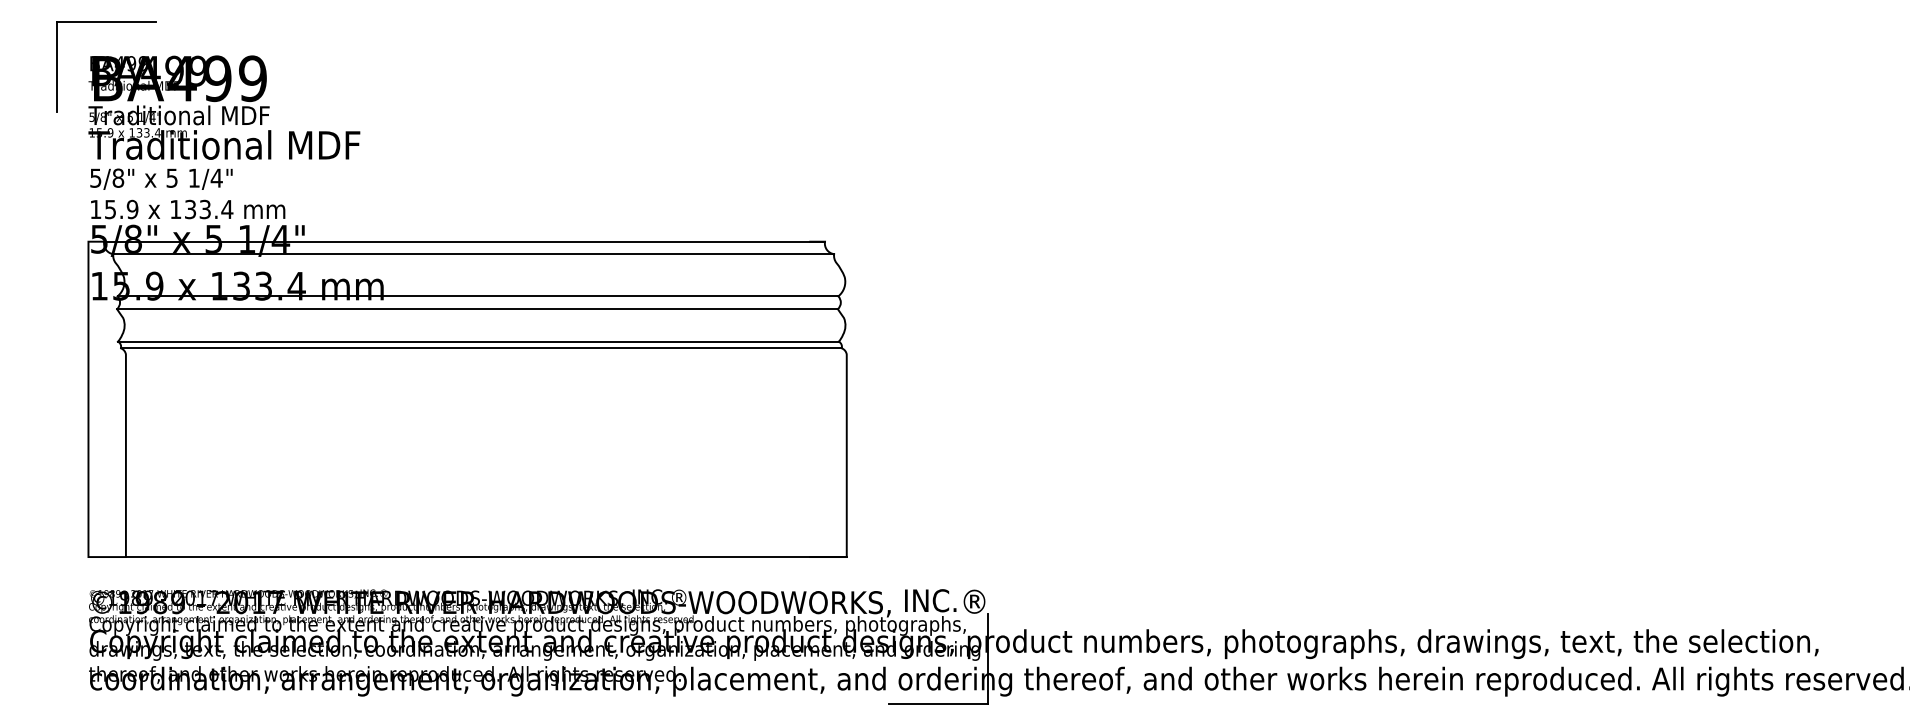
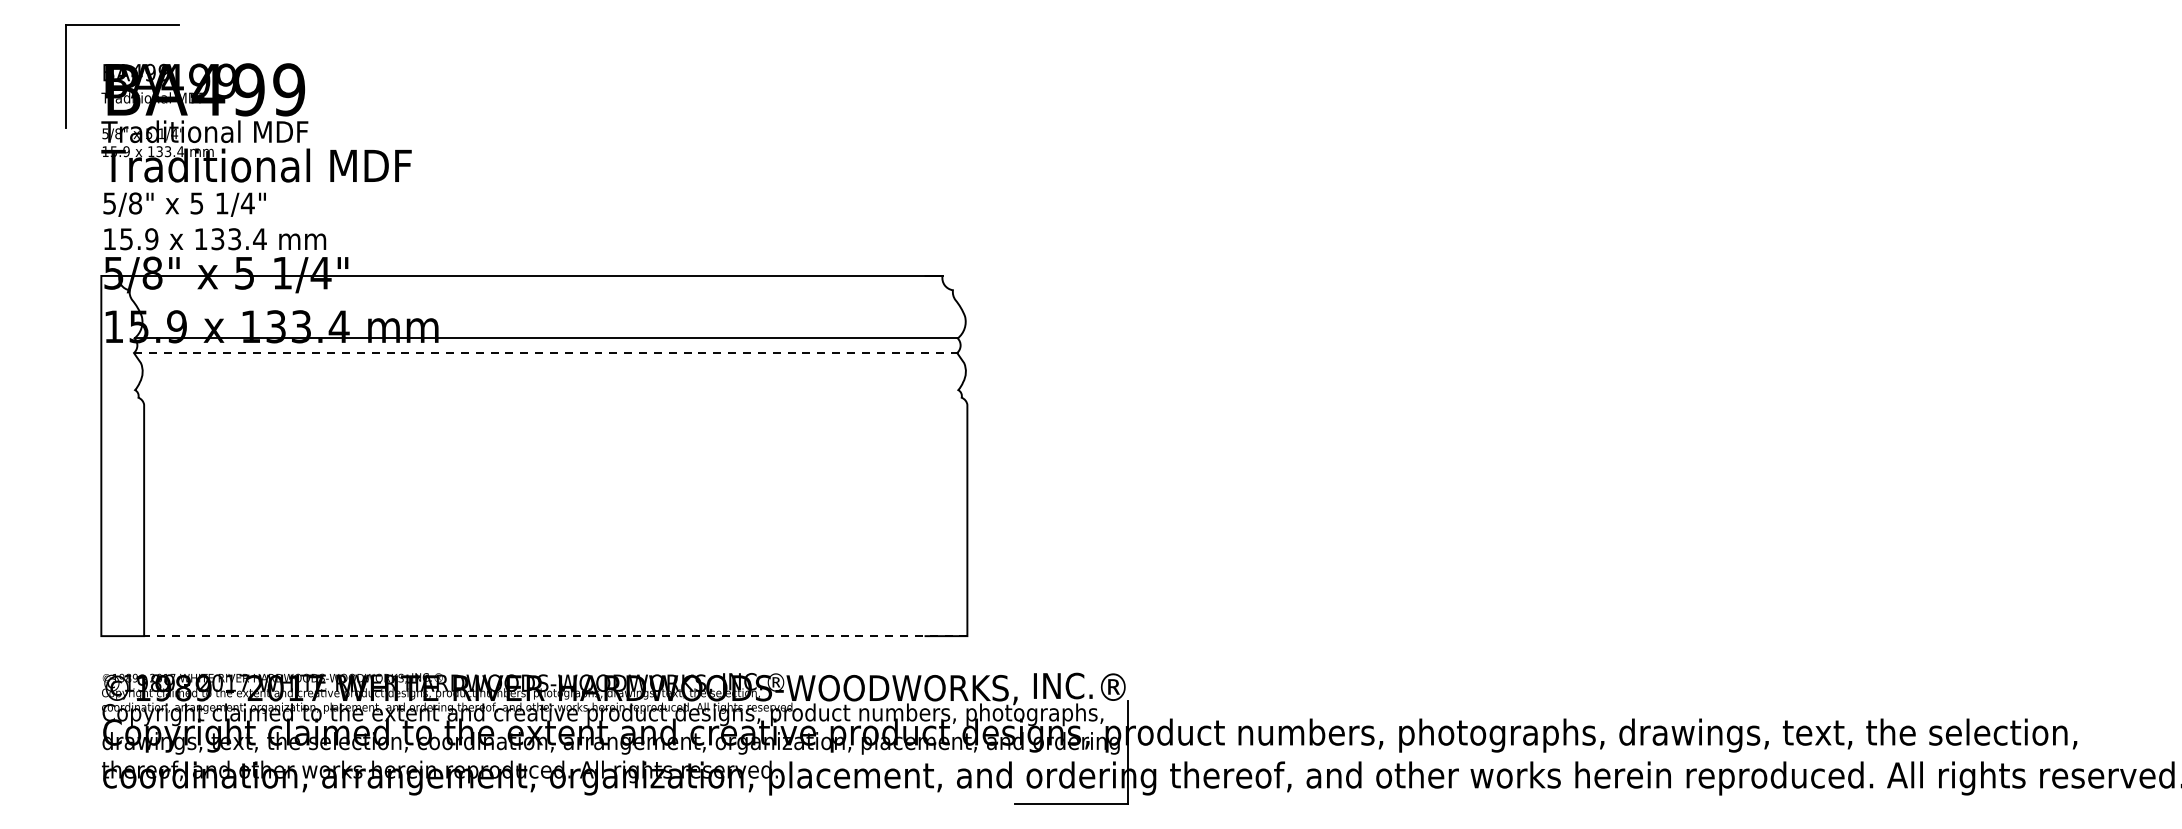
line: (473, 254) -> (541, 290), removed
line: (477, 309) -> (545, 353), solid -> dashed
line: (478, 341) -> (546, 389), removed
line: (480, 348) -> (549, 397), removed
line: (485, 557) -> (554, 636), solid -> dashed

